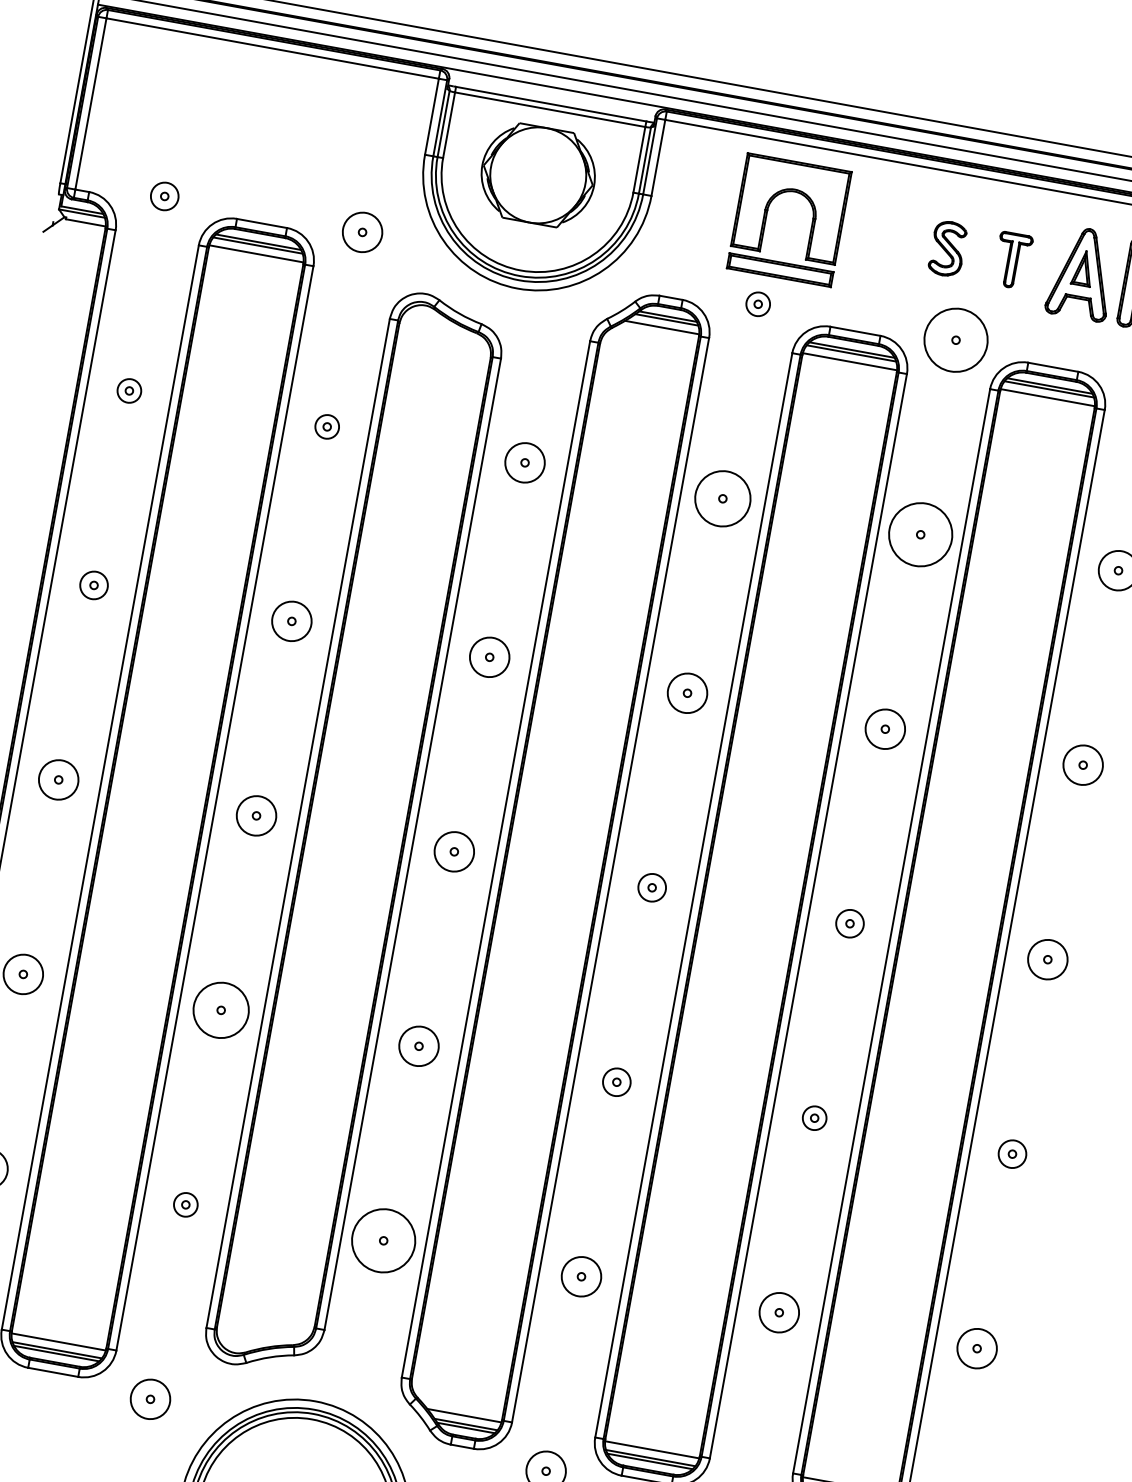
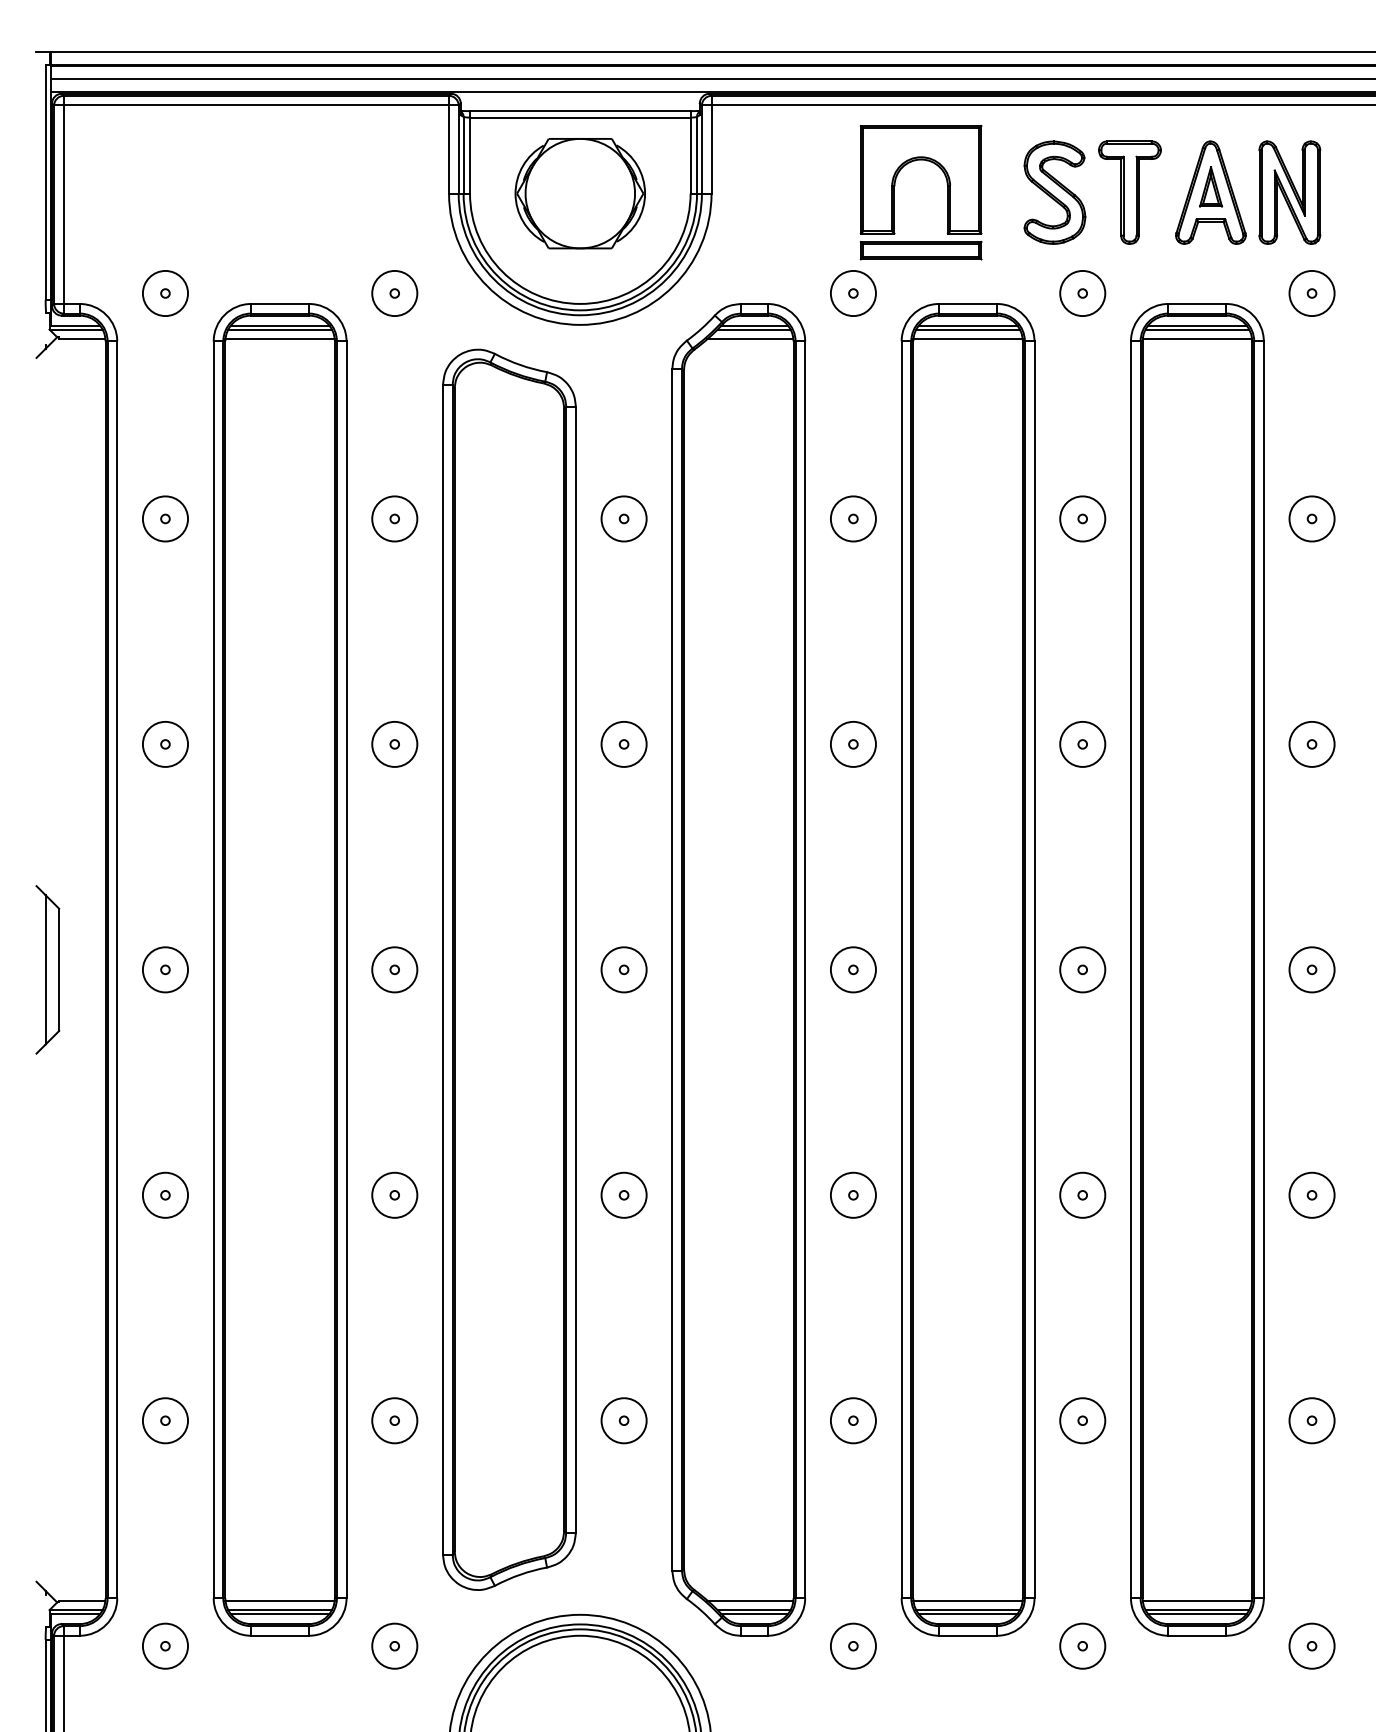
circle: (164, 196) -> (165, 293), size x1.43
part: (768, 210) -> (895, 186), moved
part: (947, 248) -> (1054, 192), size x1.67
part: (1012, 260) -> (1129, 192), size x1.67
circle: (757, 304) -> (852, 293), size x1.67
circle: (955, 340) -> (1082, 293), size x0.62
circle: (129, 390) -> (165, 518), size x1.67
circle: (327, 426) -> (394, 518), size x1.67
circle: (722, 498) -> (852, 518), size x0.71
circle: (920, 534) -> (1082, 518), size x0.62
circle: (94, 584) -> (165, 743), size x1.43
circle: (651, 887) -> (852, 969), size x1.43
circle: (849, 923) -> (1082, 969), size x1.43
circle: (221, 1009) -> (394, 1194), size x0.71
circle: (616, 1081) -> (852, 1194), size x1.43
circle: (814, 1117) -> (1082, 1194), size x1.67
circle: (1012, 1153) -> (1311, 1194), size x1.43
circle: (185, 1204) -> (394, 1420), size x1.67
circle: (383, 1240) -> (623, 1420), size x0.62

